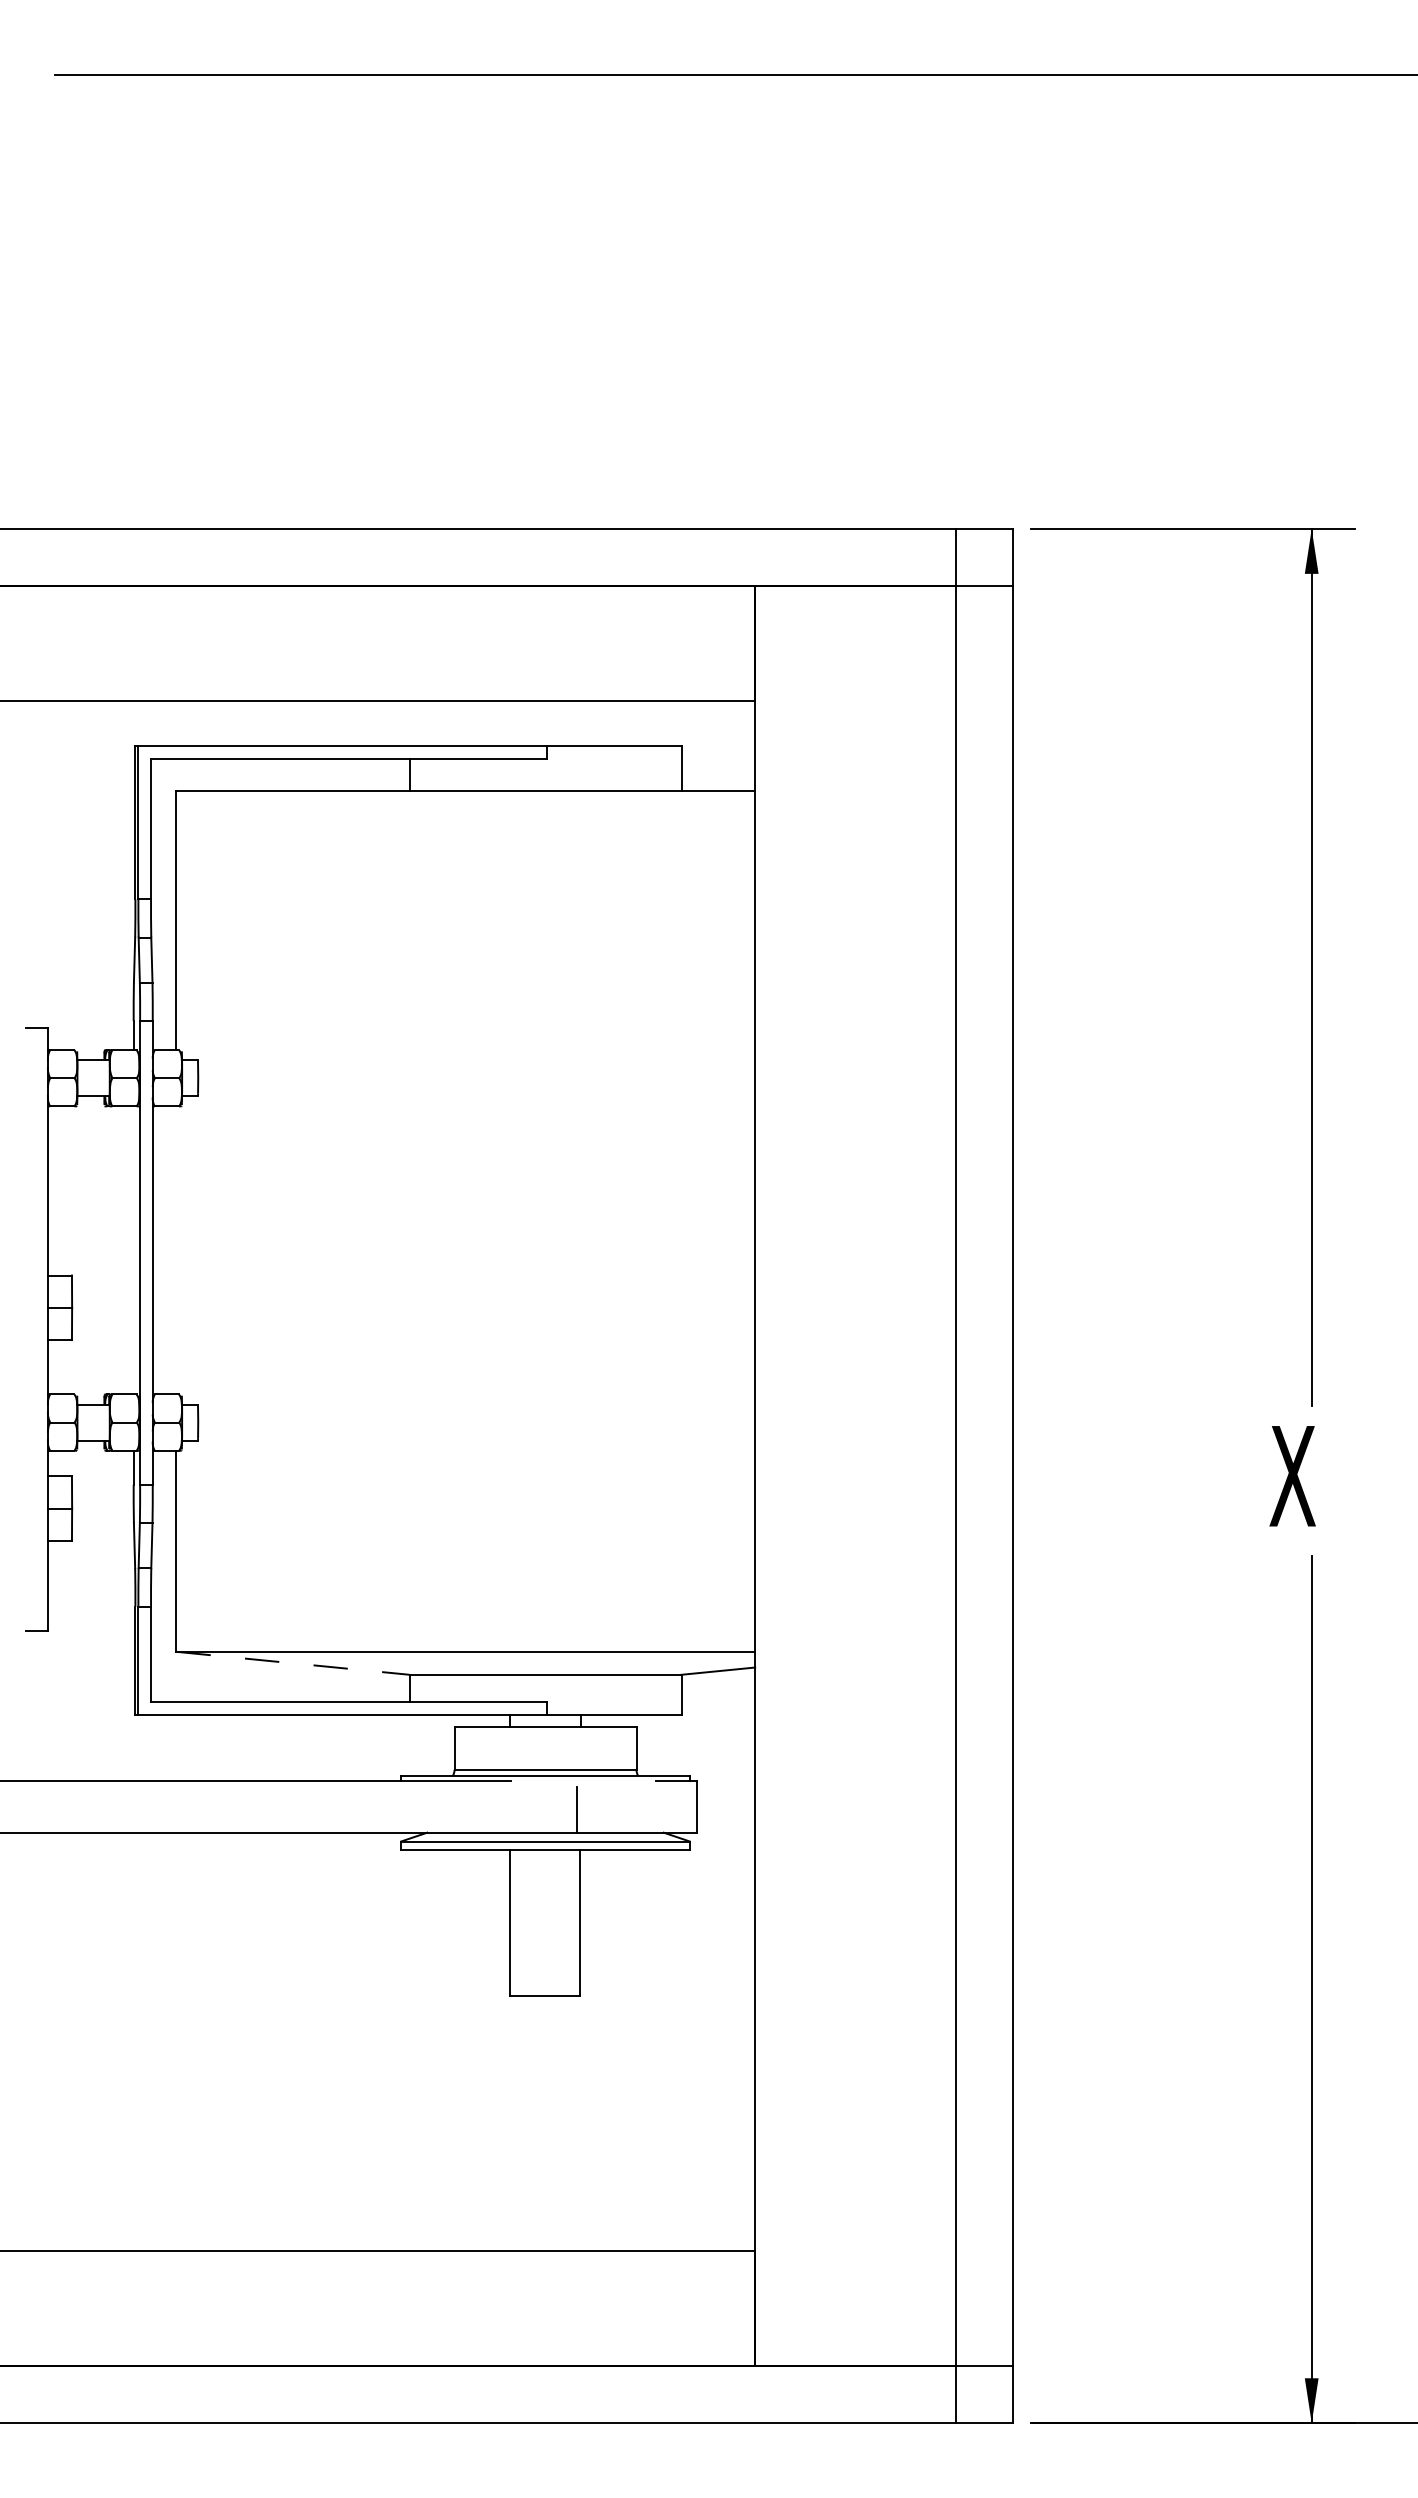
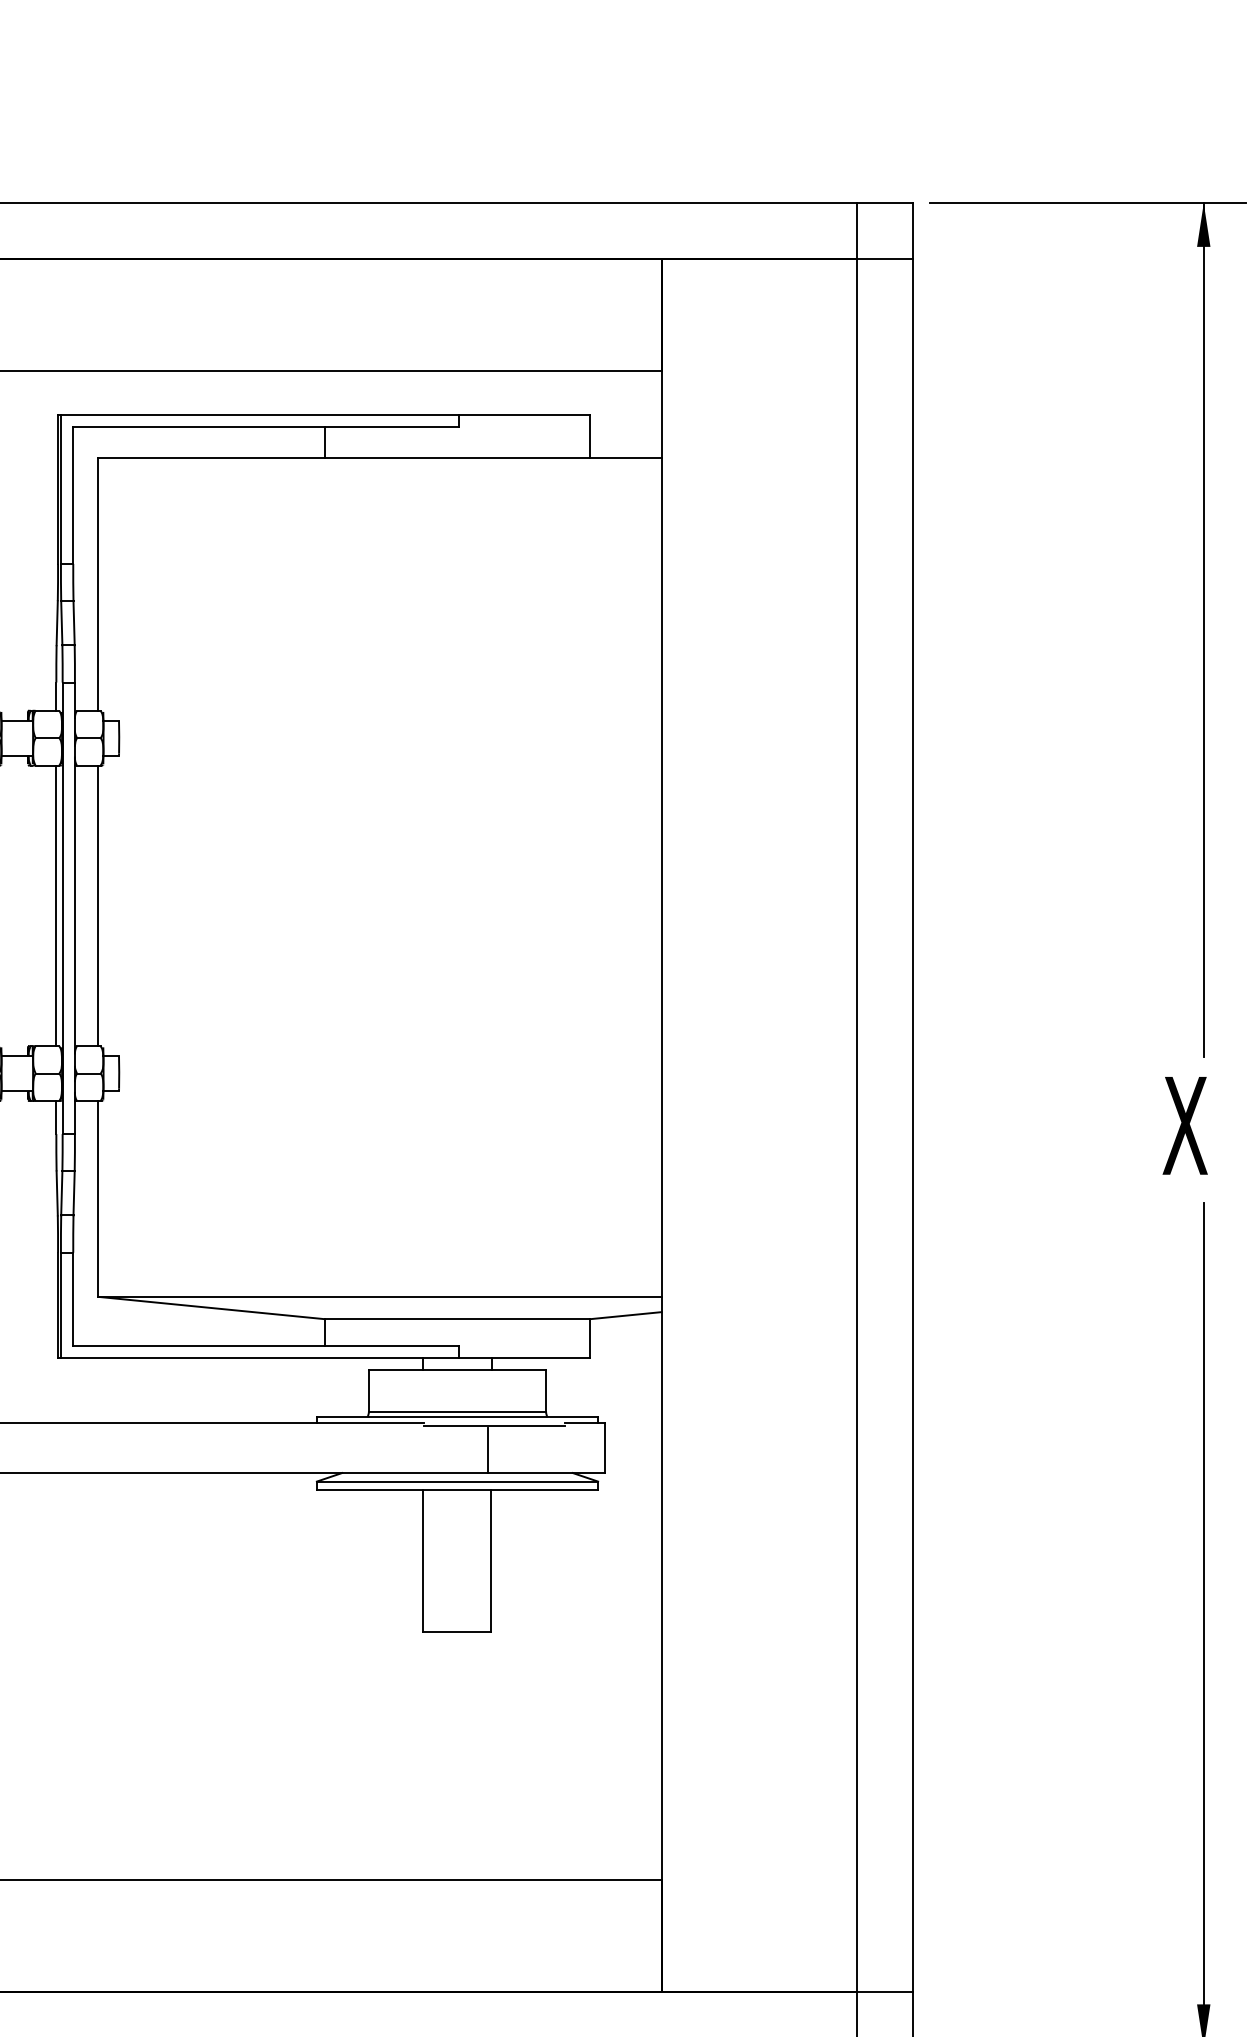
line: (133, 1250) -> (56, 905), added
line: (176, 1250) -> (98, 905), added
line: (293, 1663) -> (212, 1308), dashed -> solid
line: (583, 1784) -> (494, 1426), added

